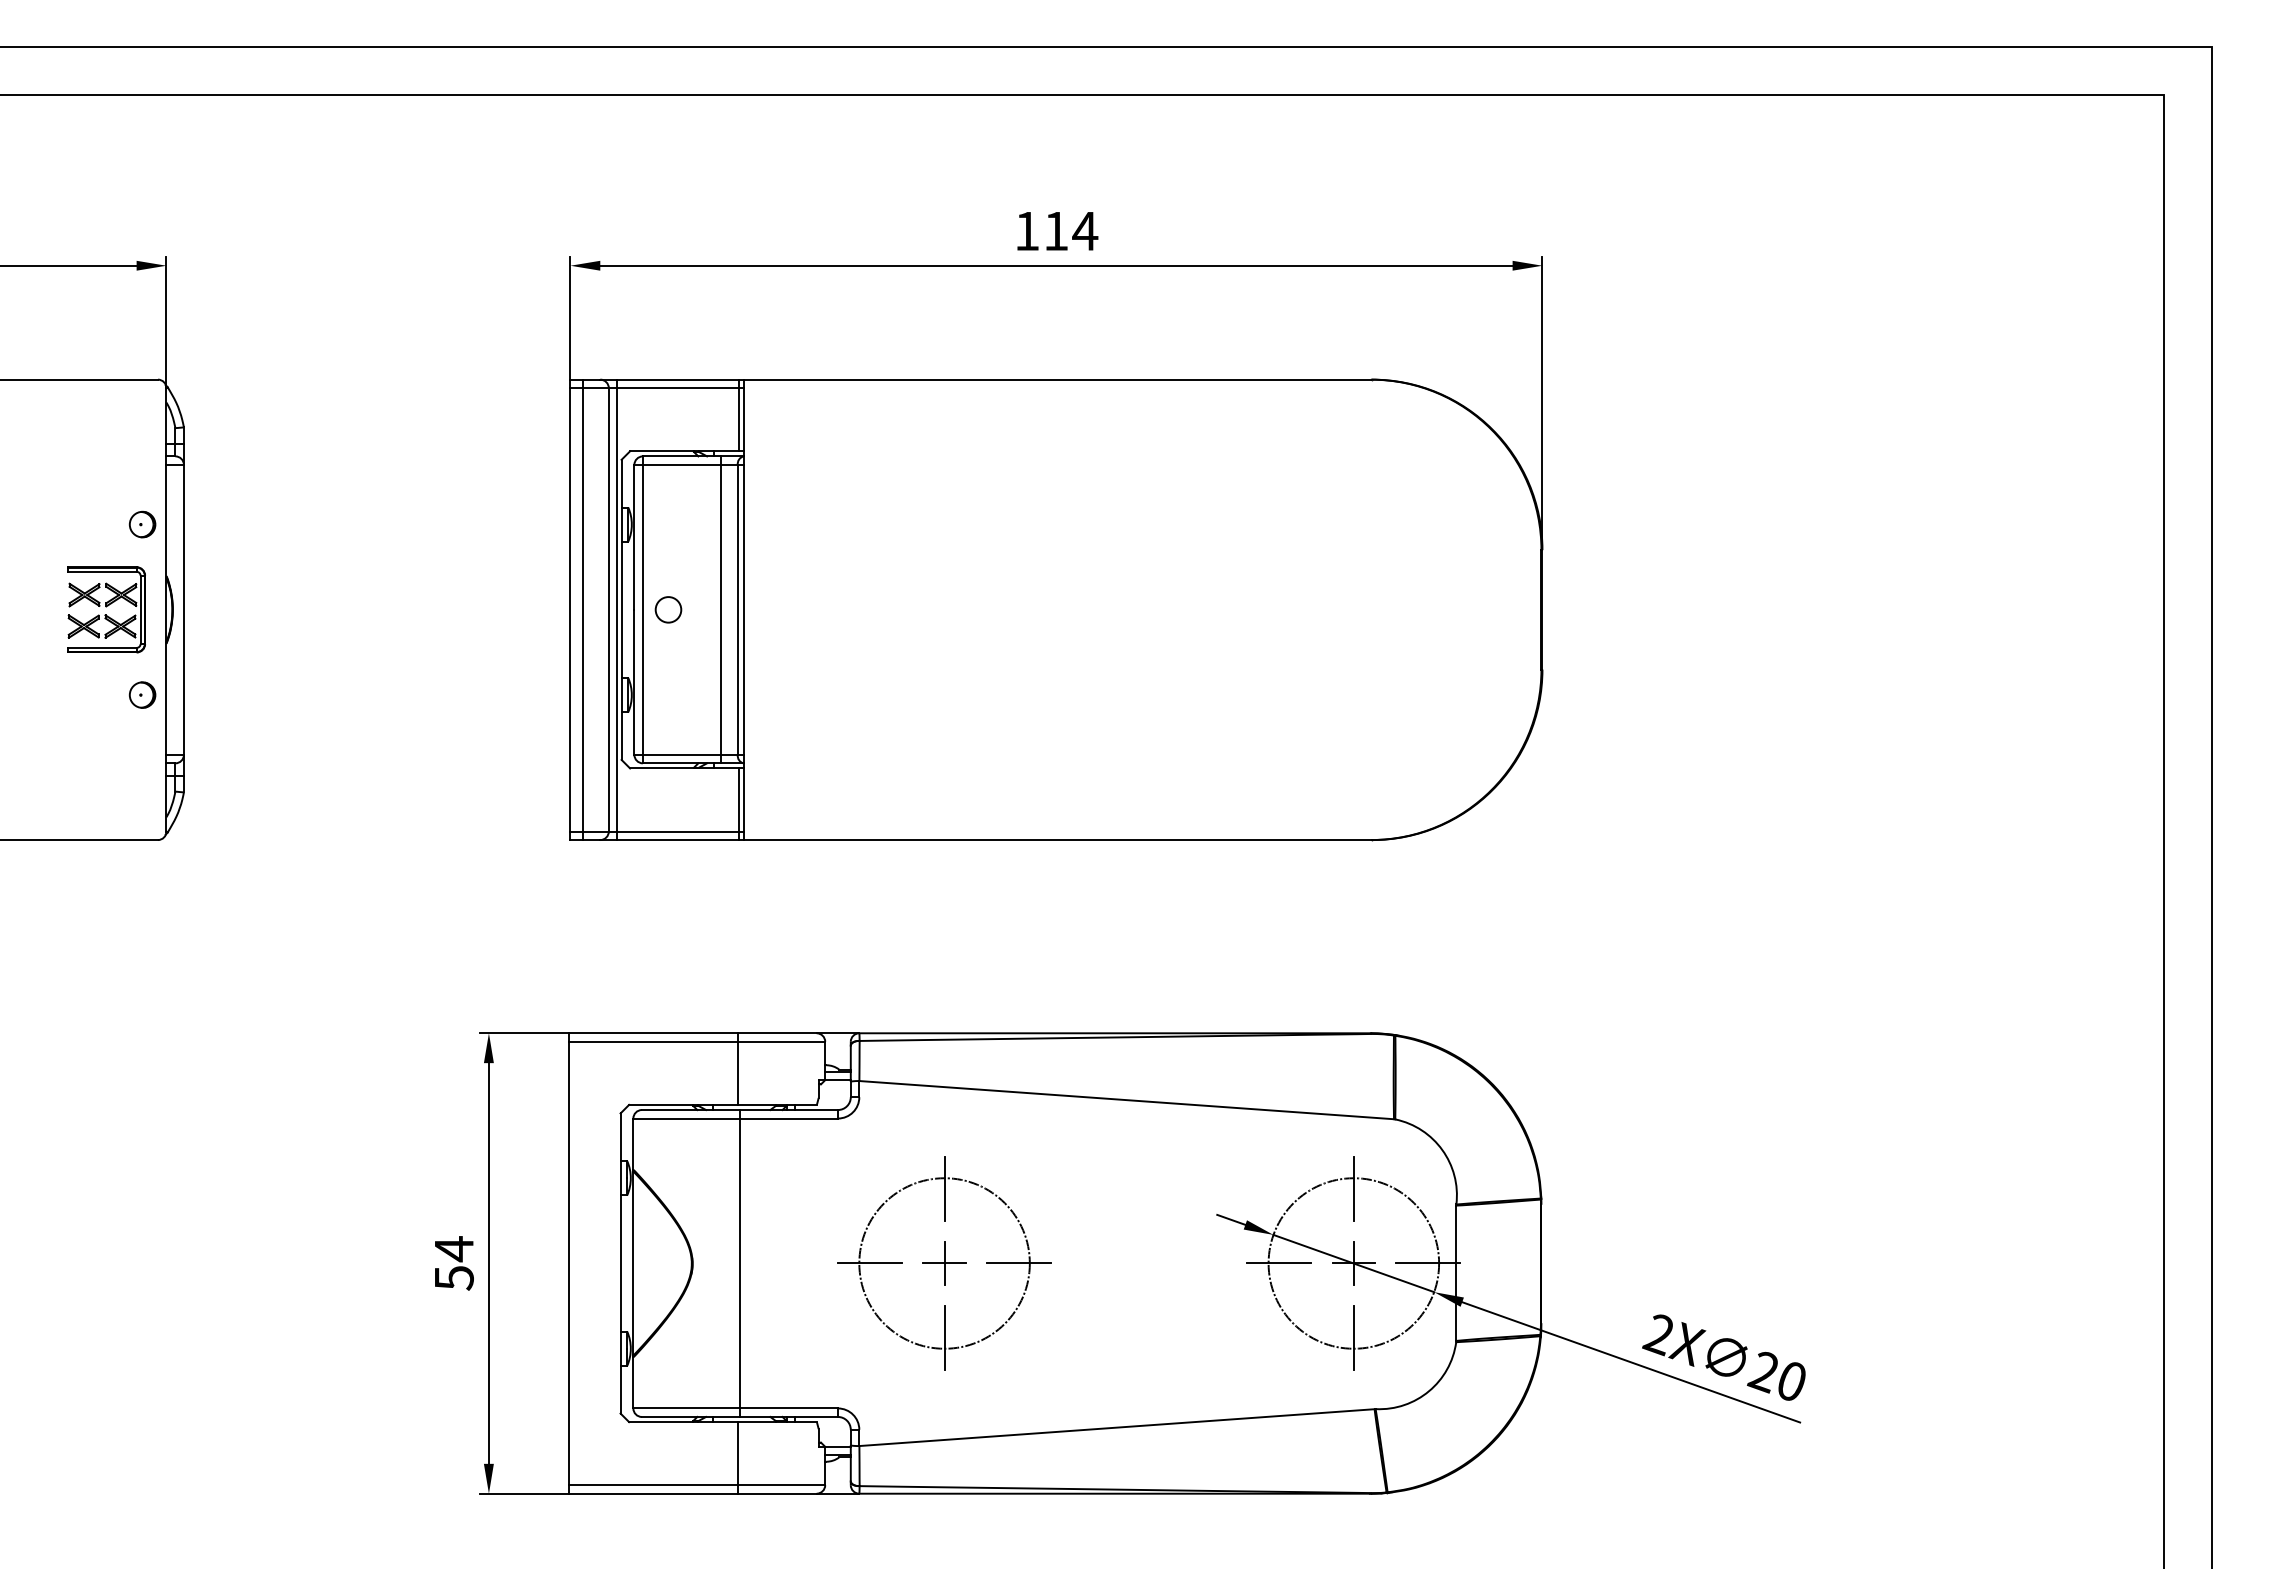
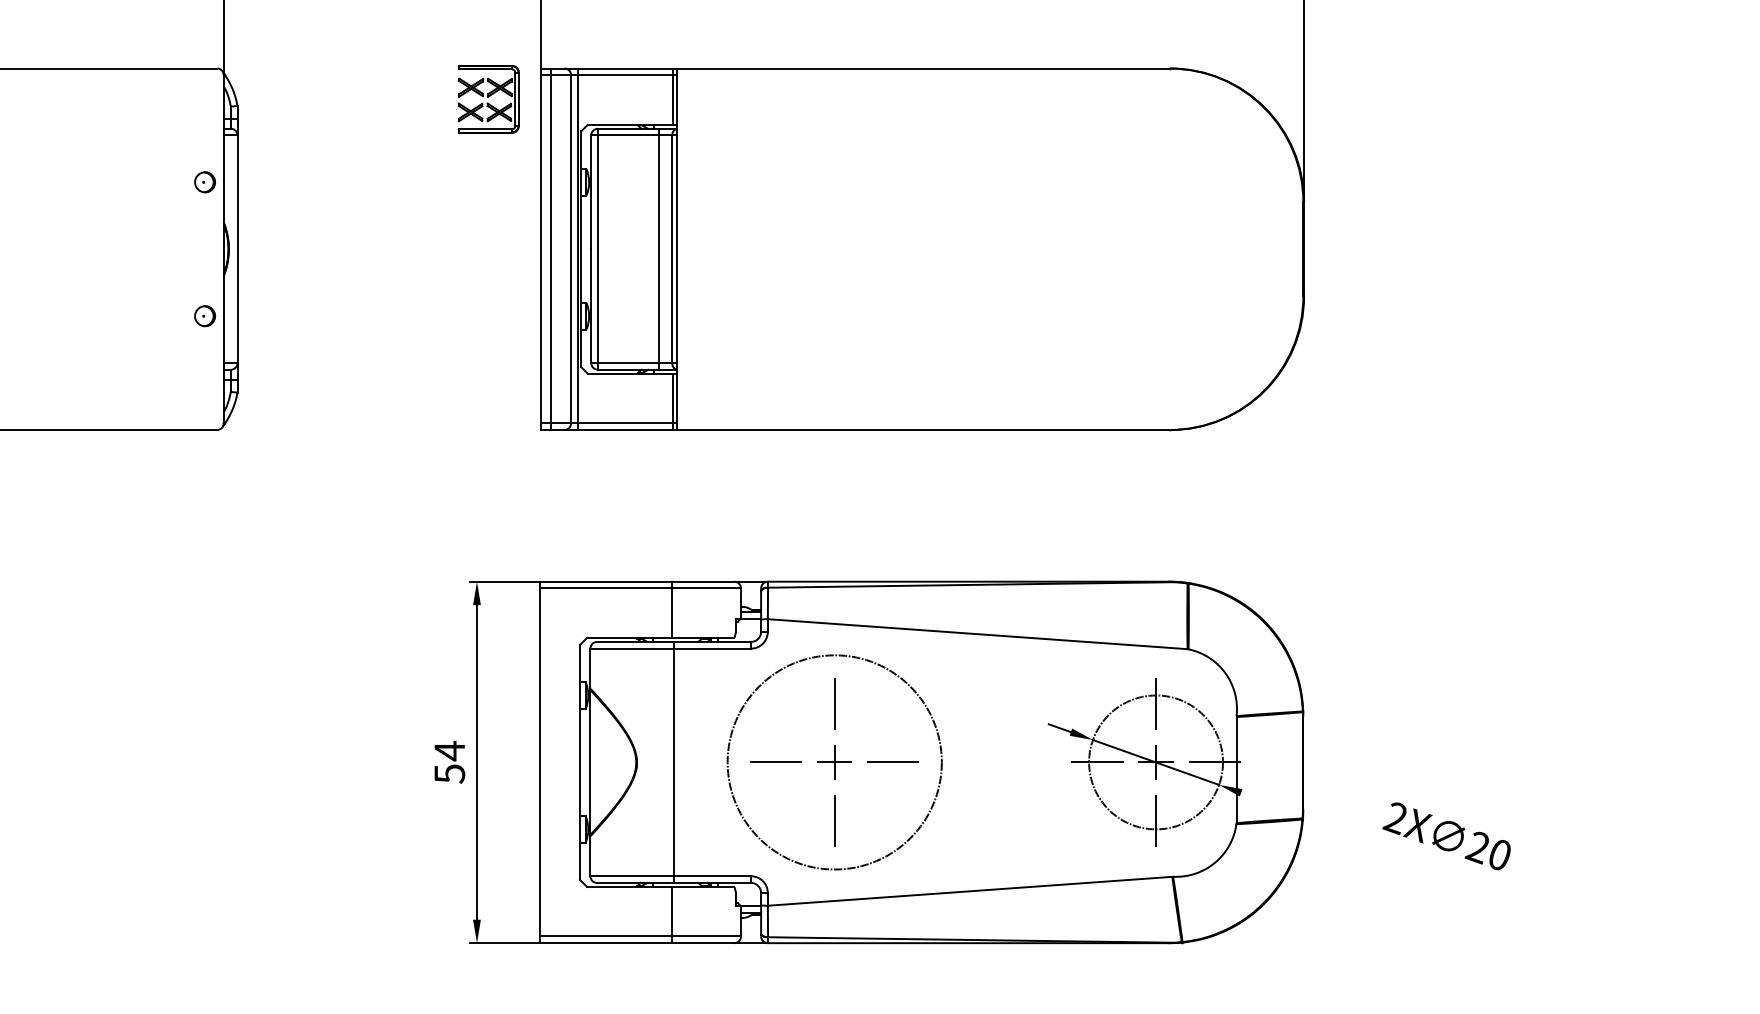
part: (106, 609) -> (488, 99), moved
circle: (668, 609) -> (617, 248), removed
circle: (944, 1263) -> (834, 762), size x1.6
line: (1631, 1362) -> (1374, 840), removed

